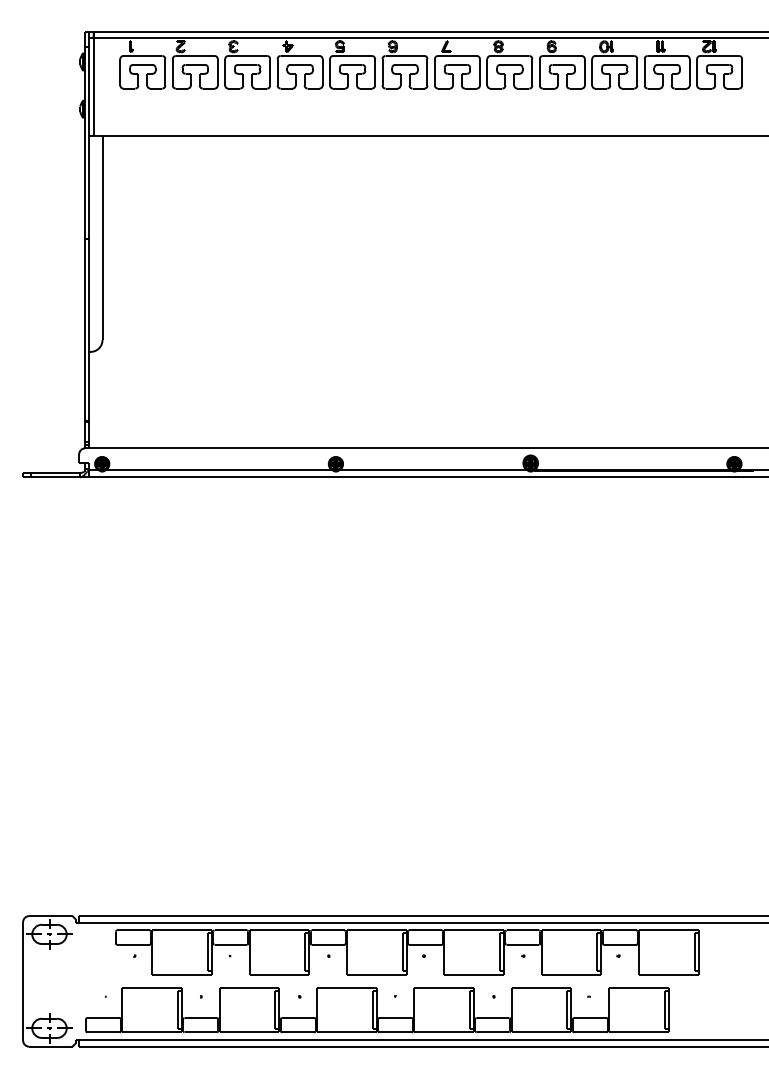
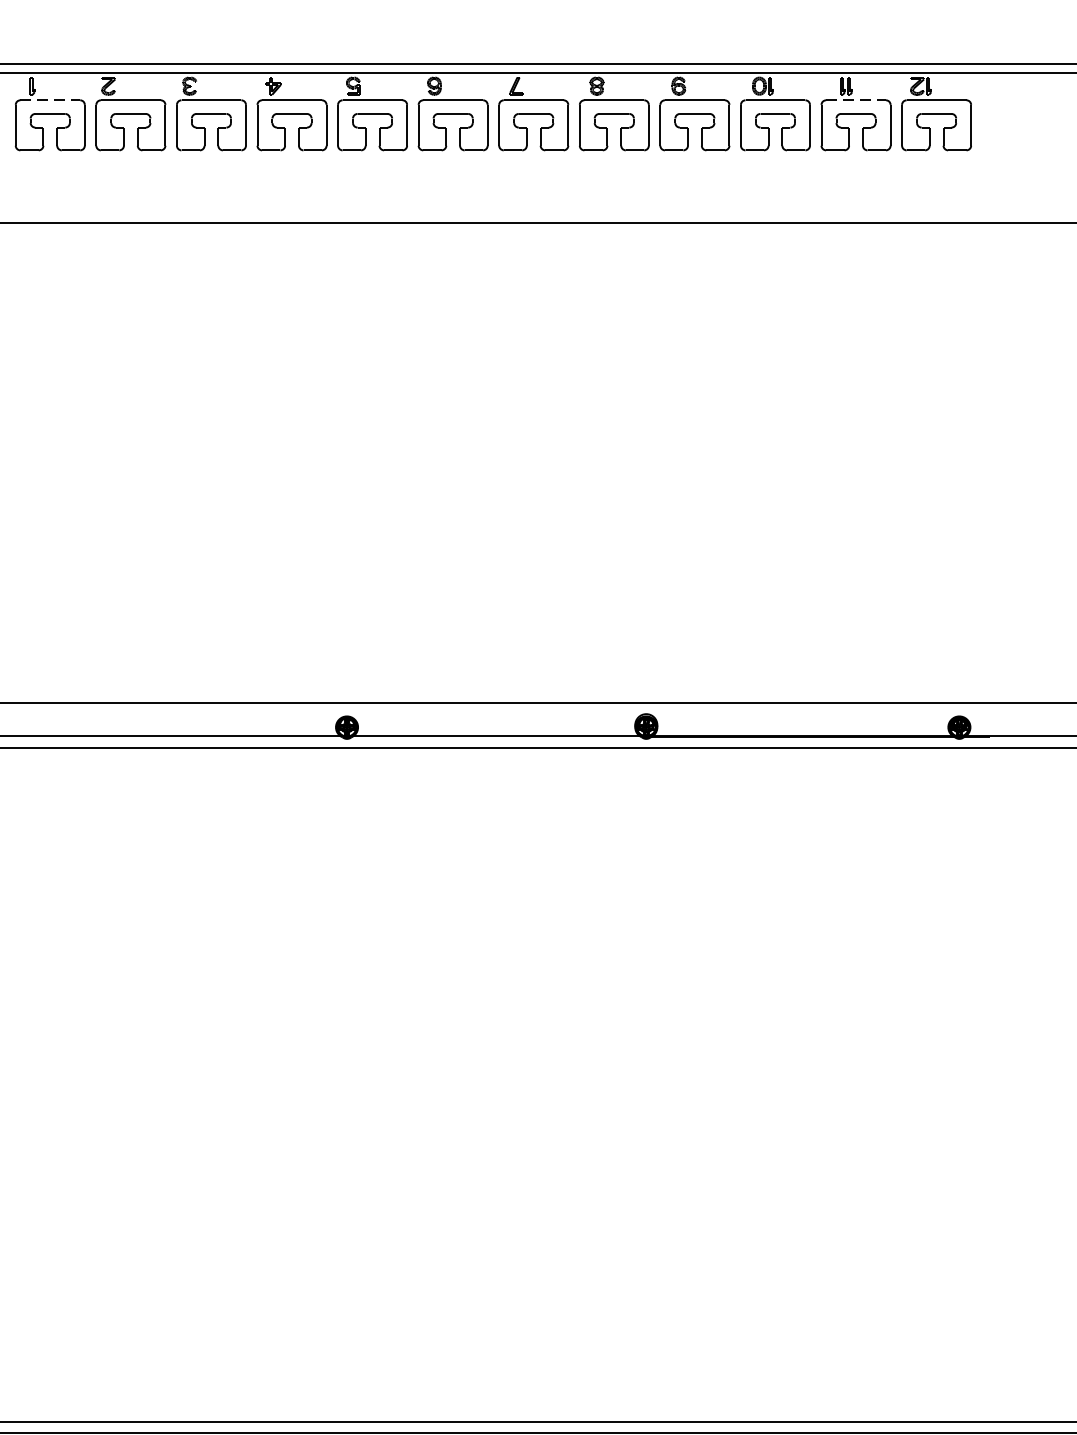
line: (143, 56) -> (51, 101), solid -> dashed
line: (667, 56) -> (856, 101), solid -> dashed

